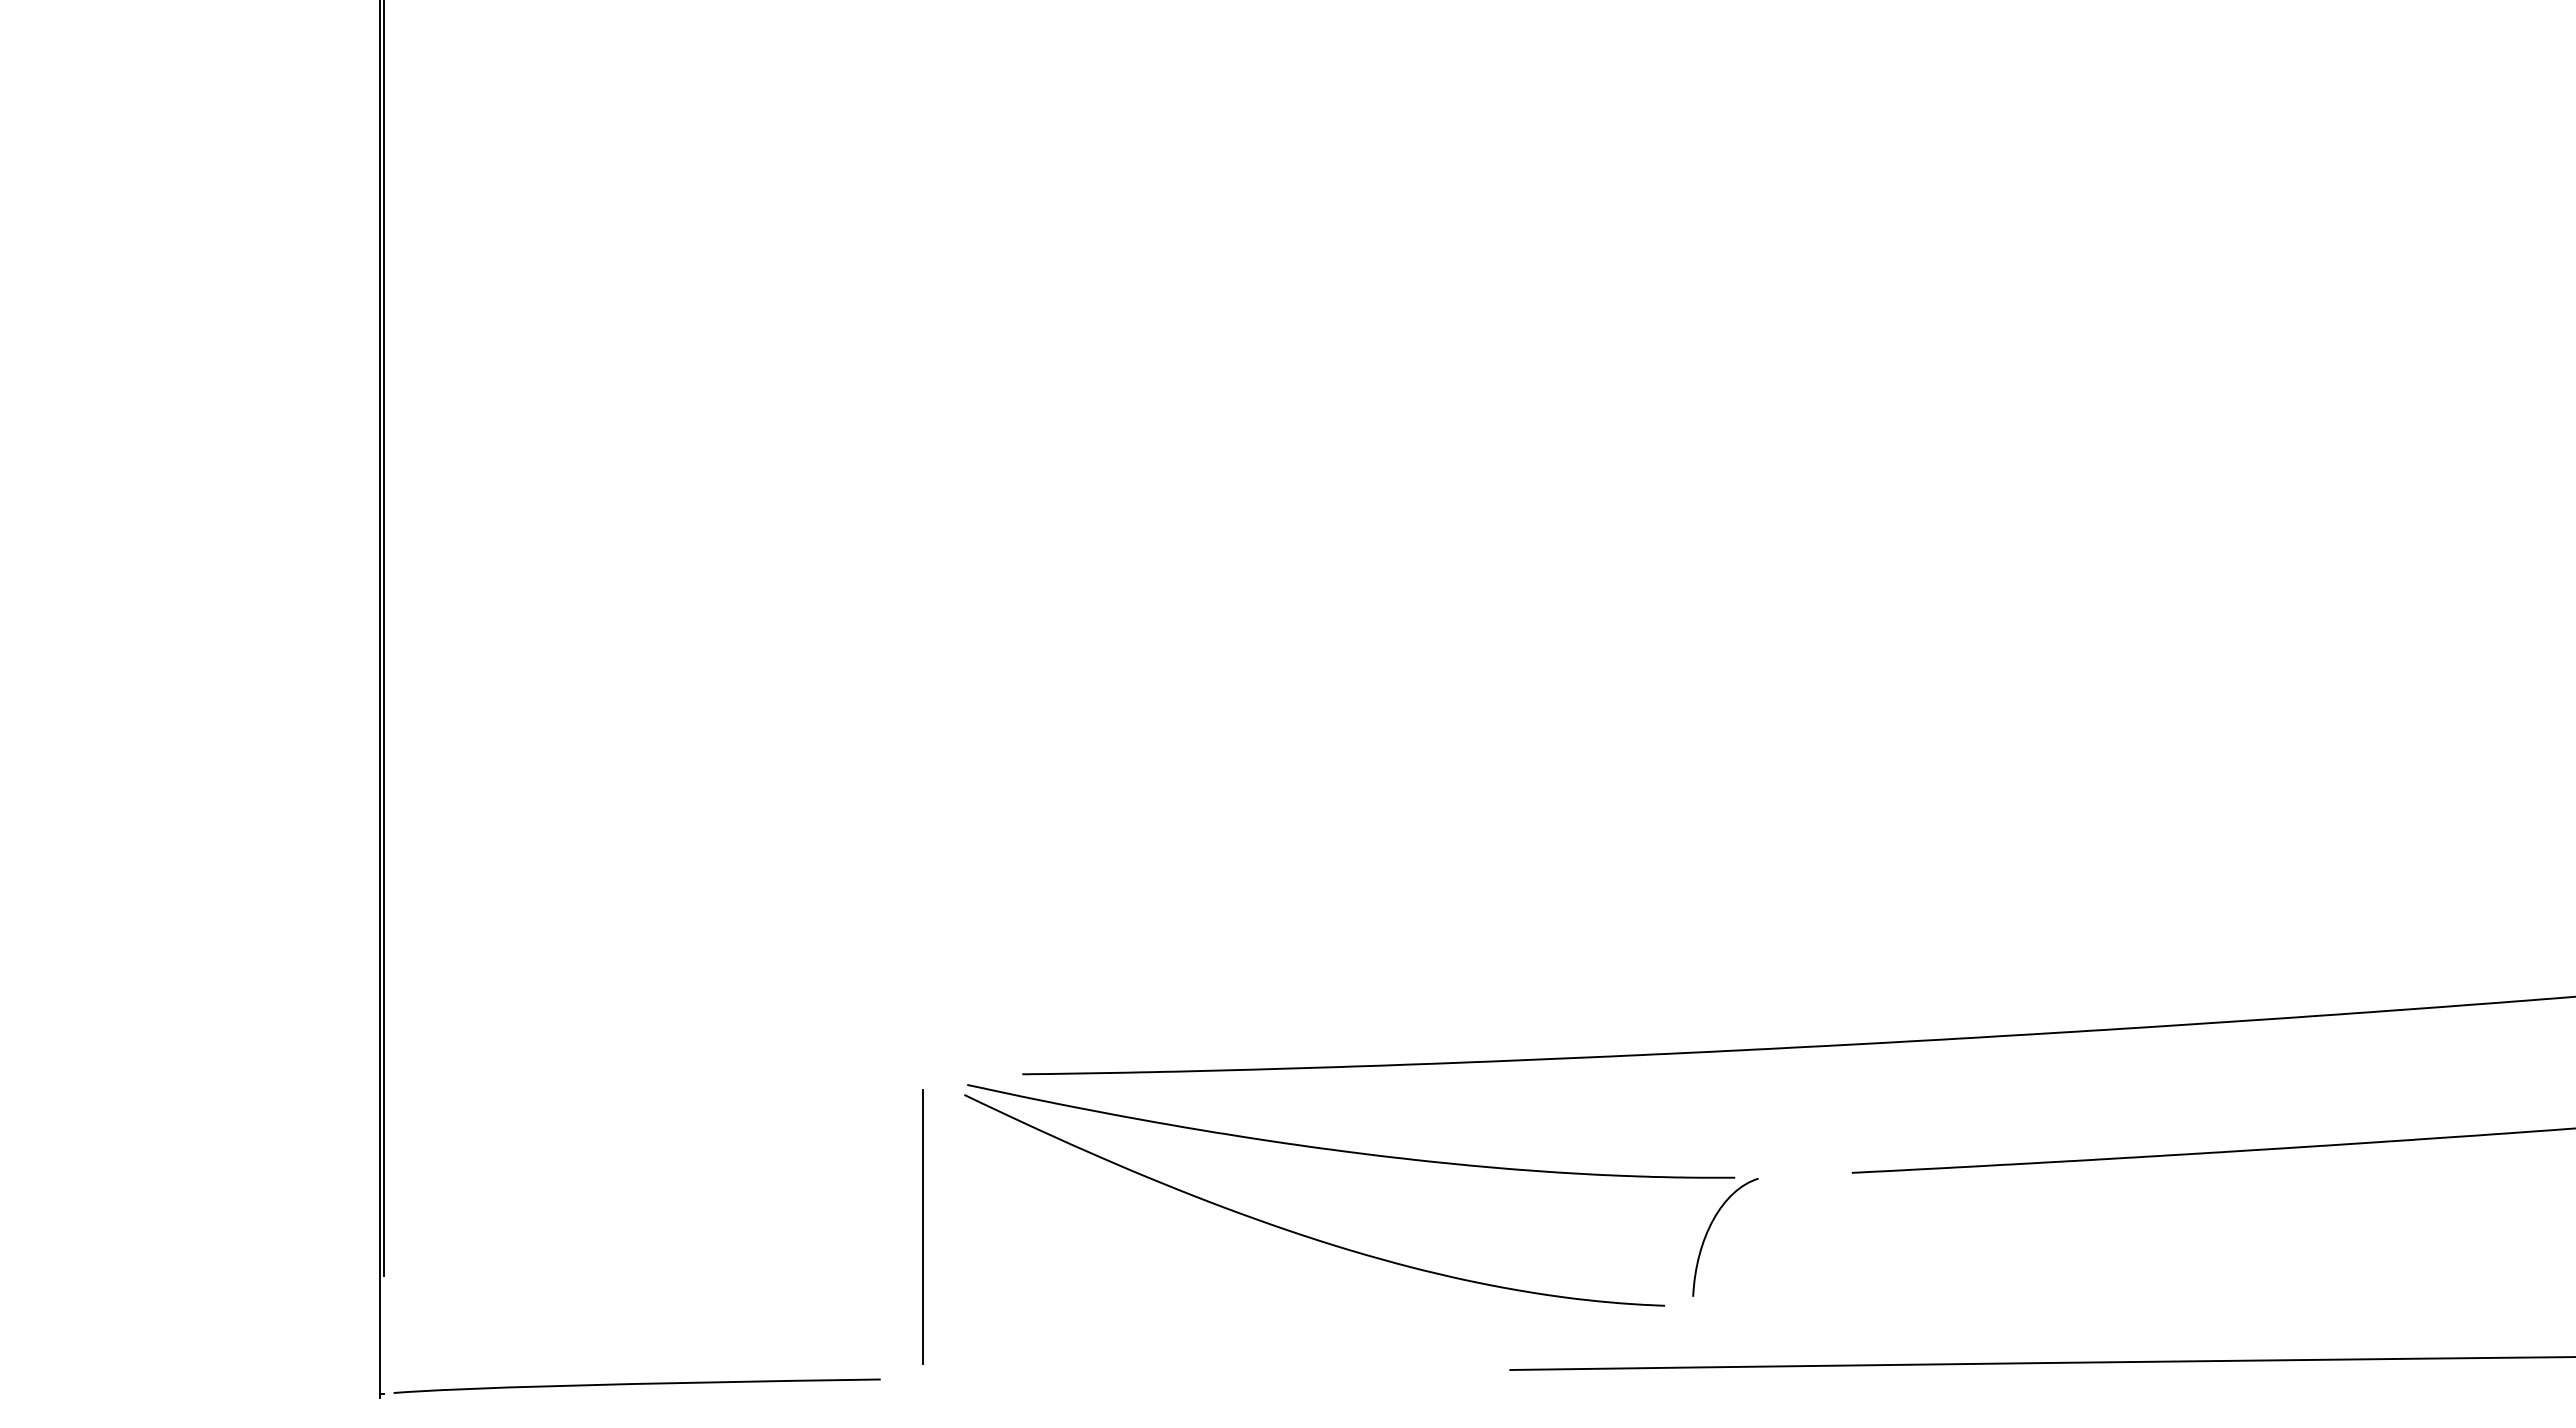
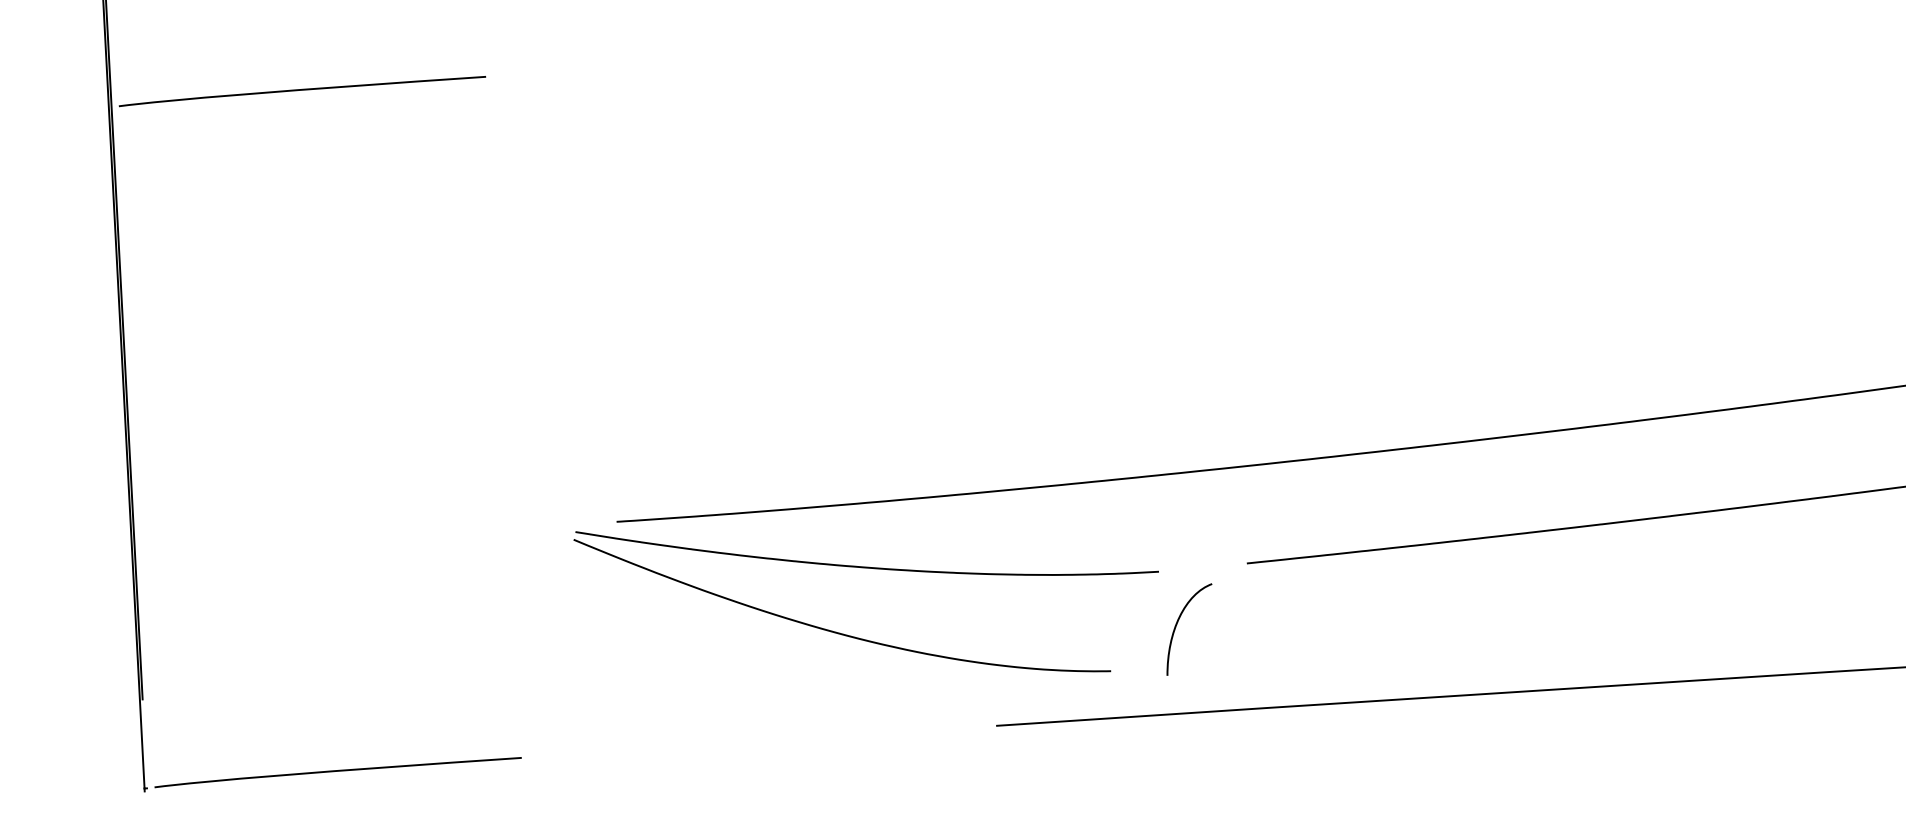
curve: (636, 482) -> (301, 90), added
line: (923, 1226) -> (548, 640), removed
curve: (1709, 1230) -> (1177, 625), moved

